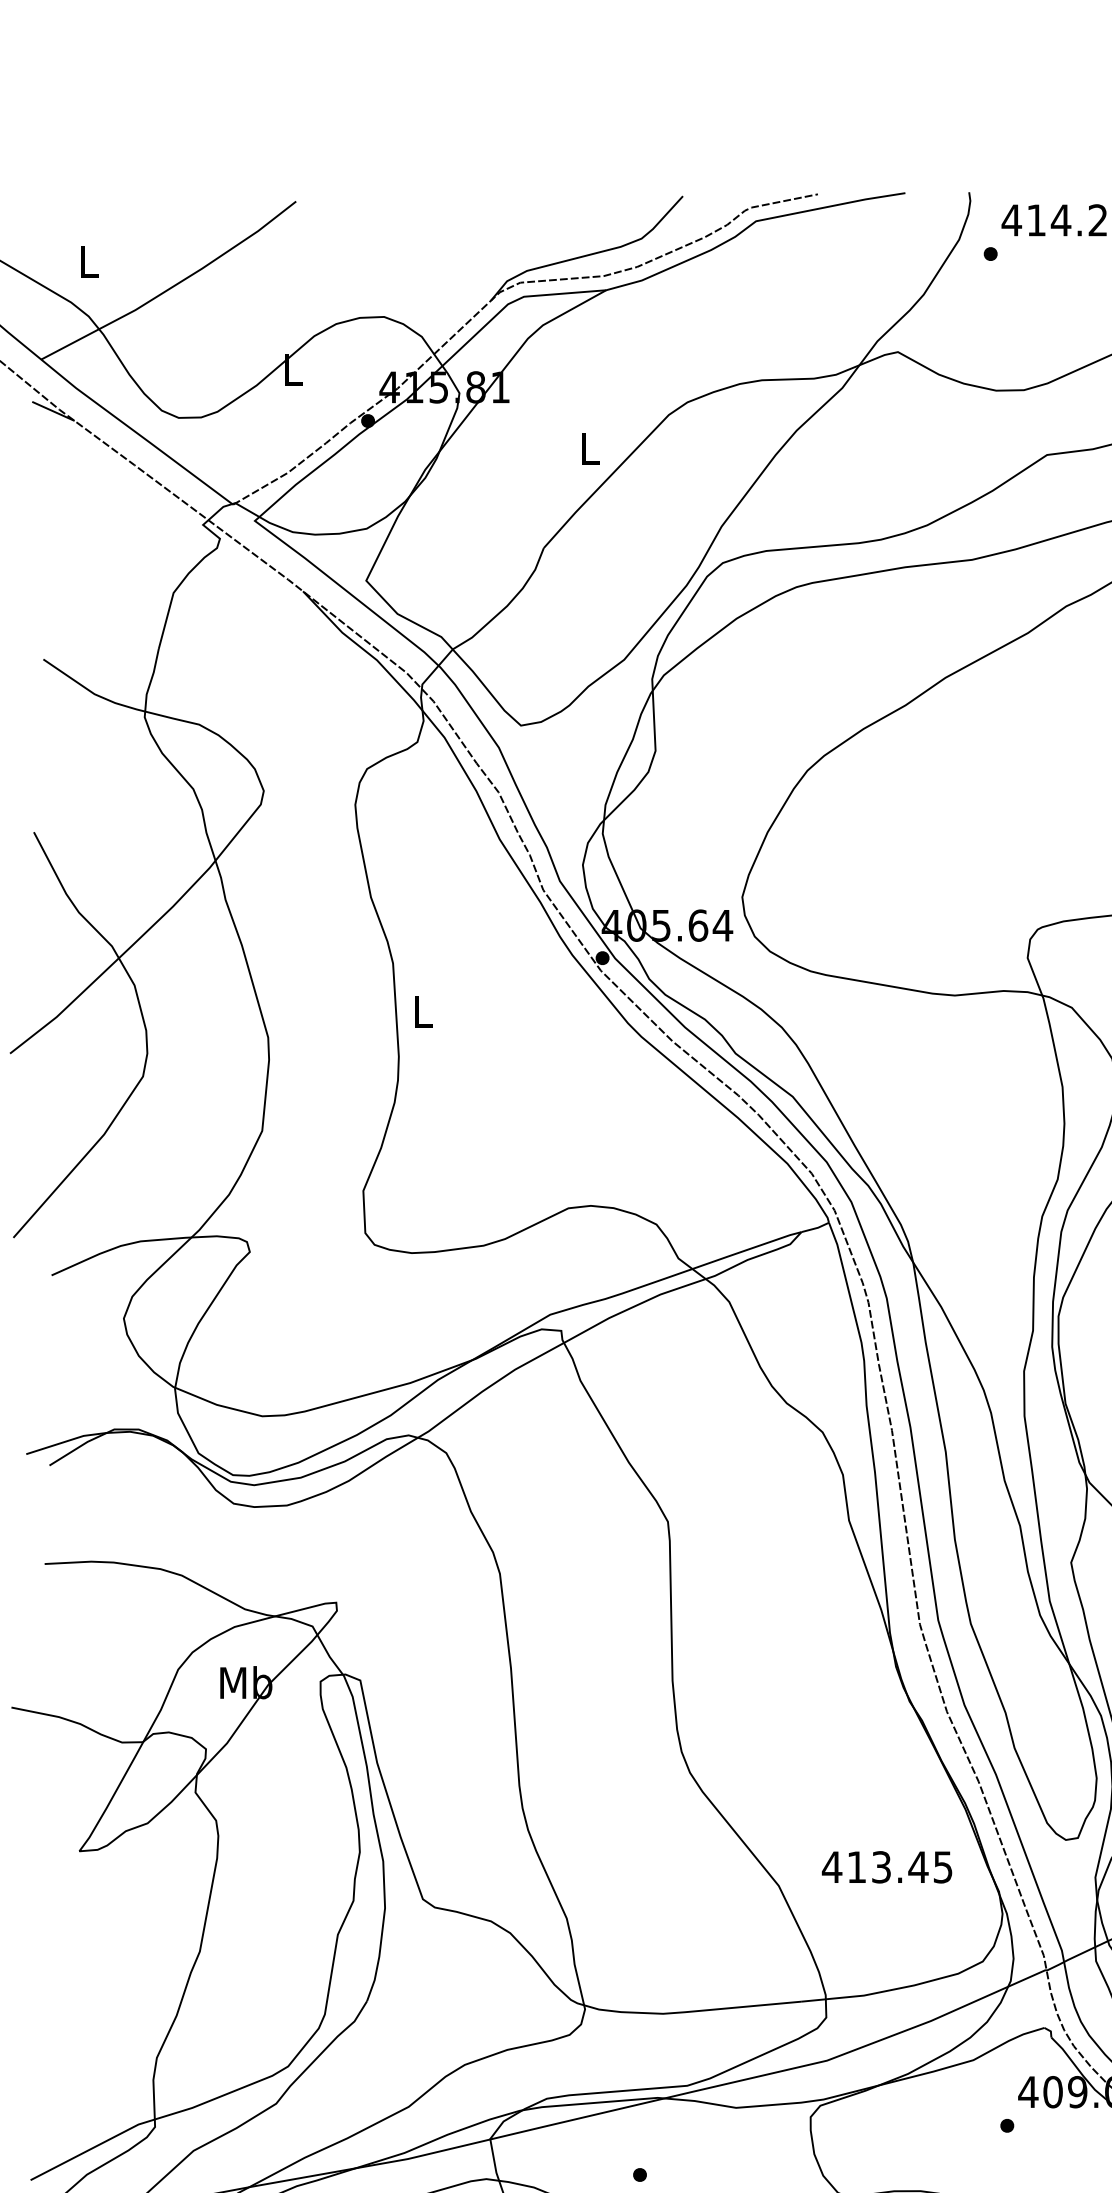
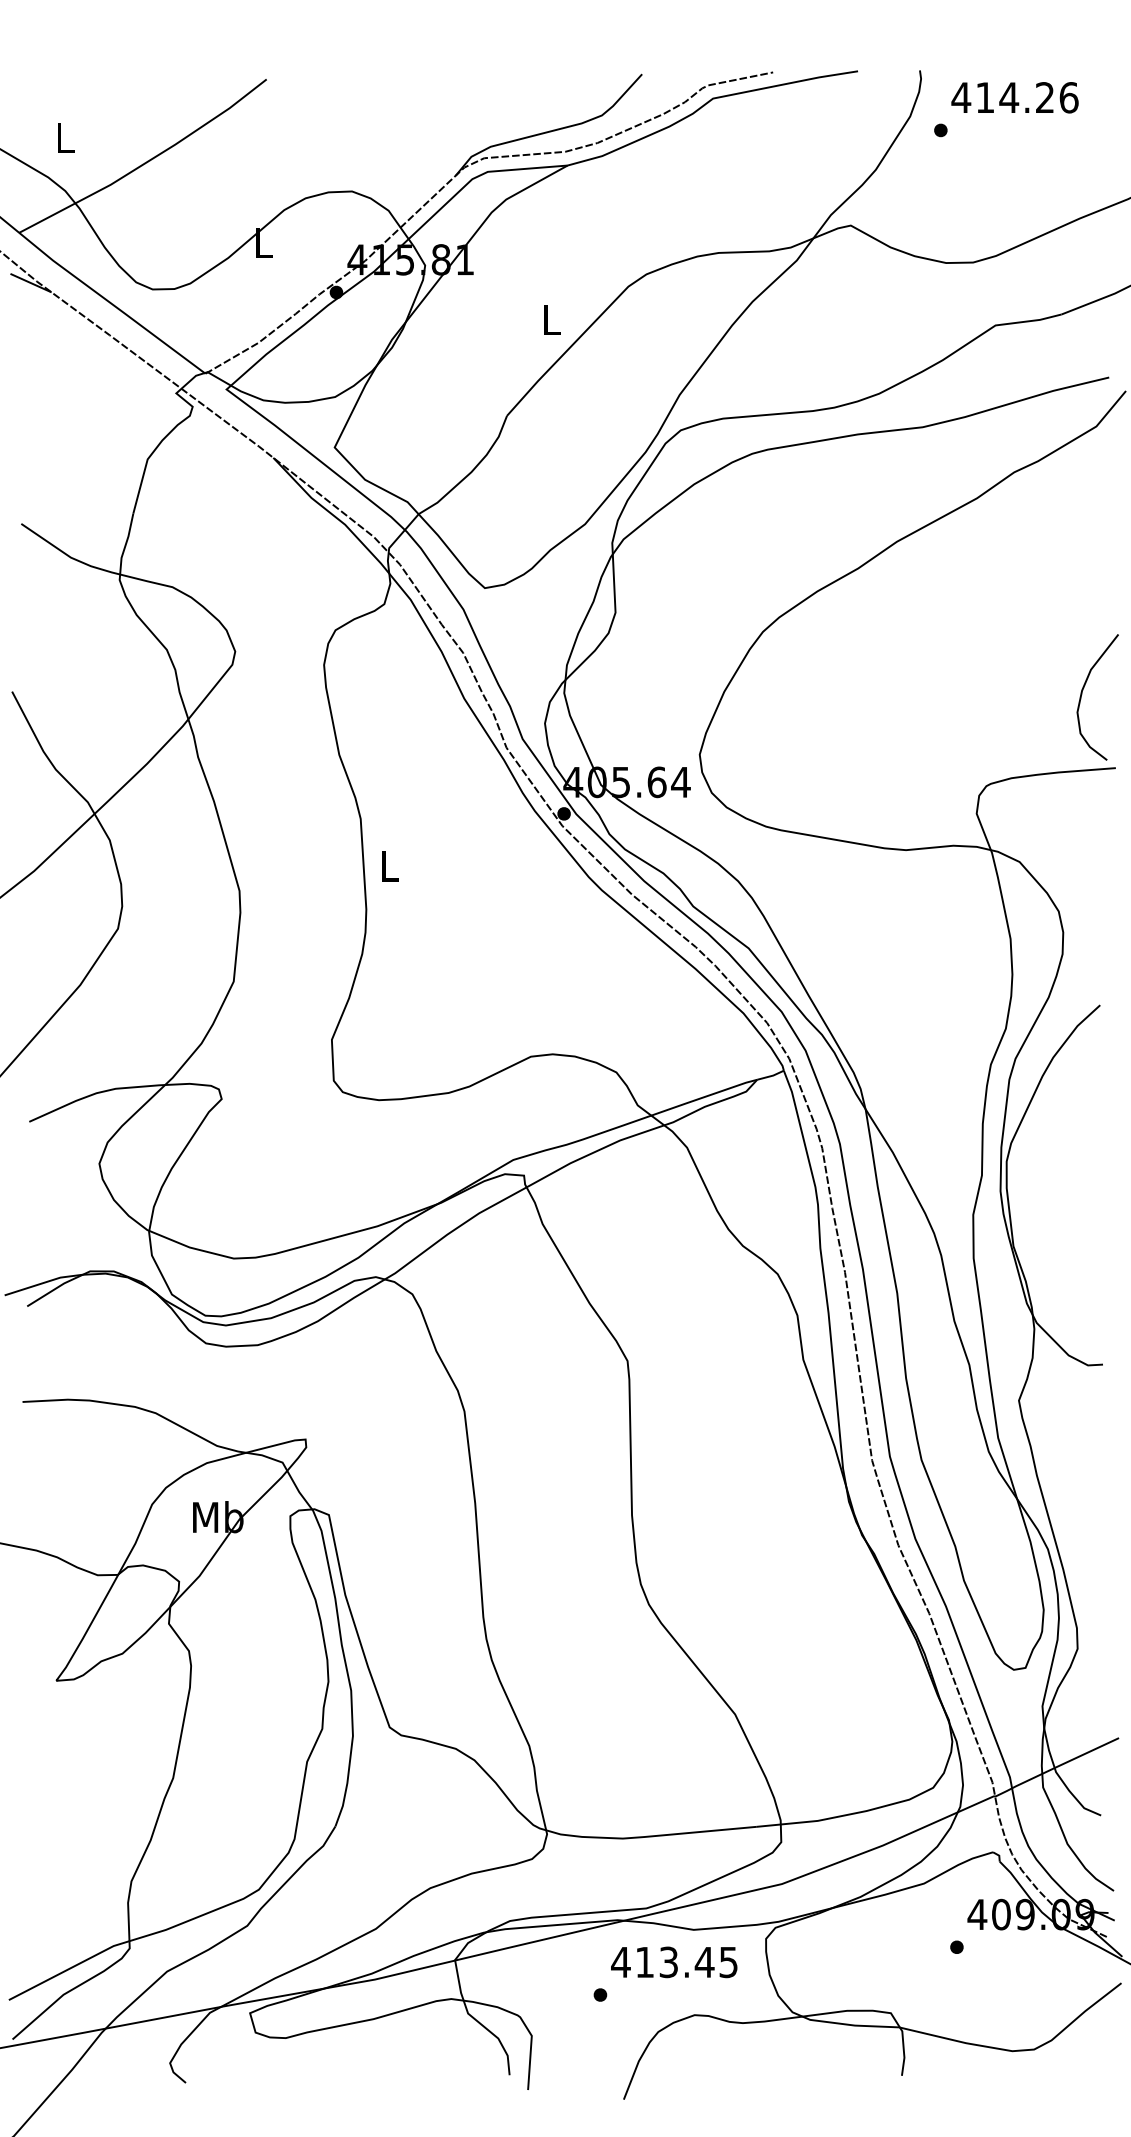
text: (887, 1867) -> (674, 1962), moved

